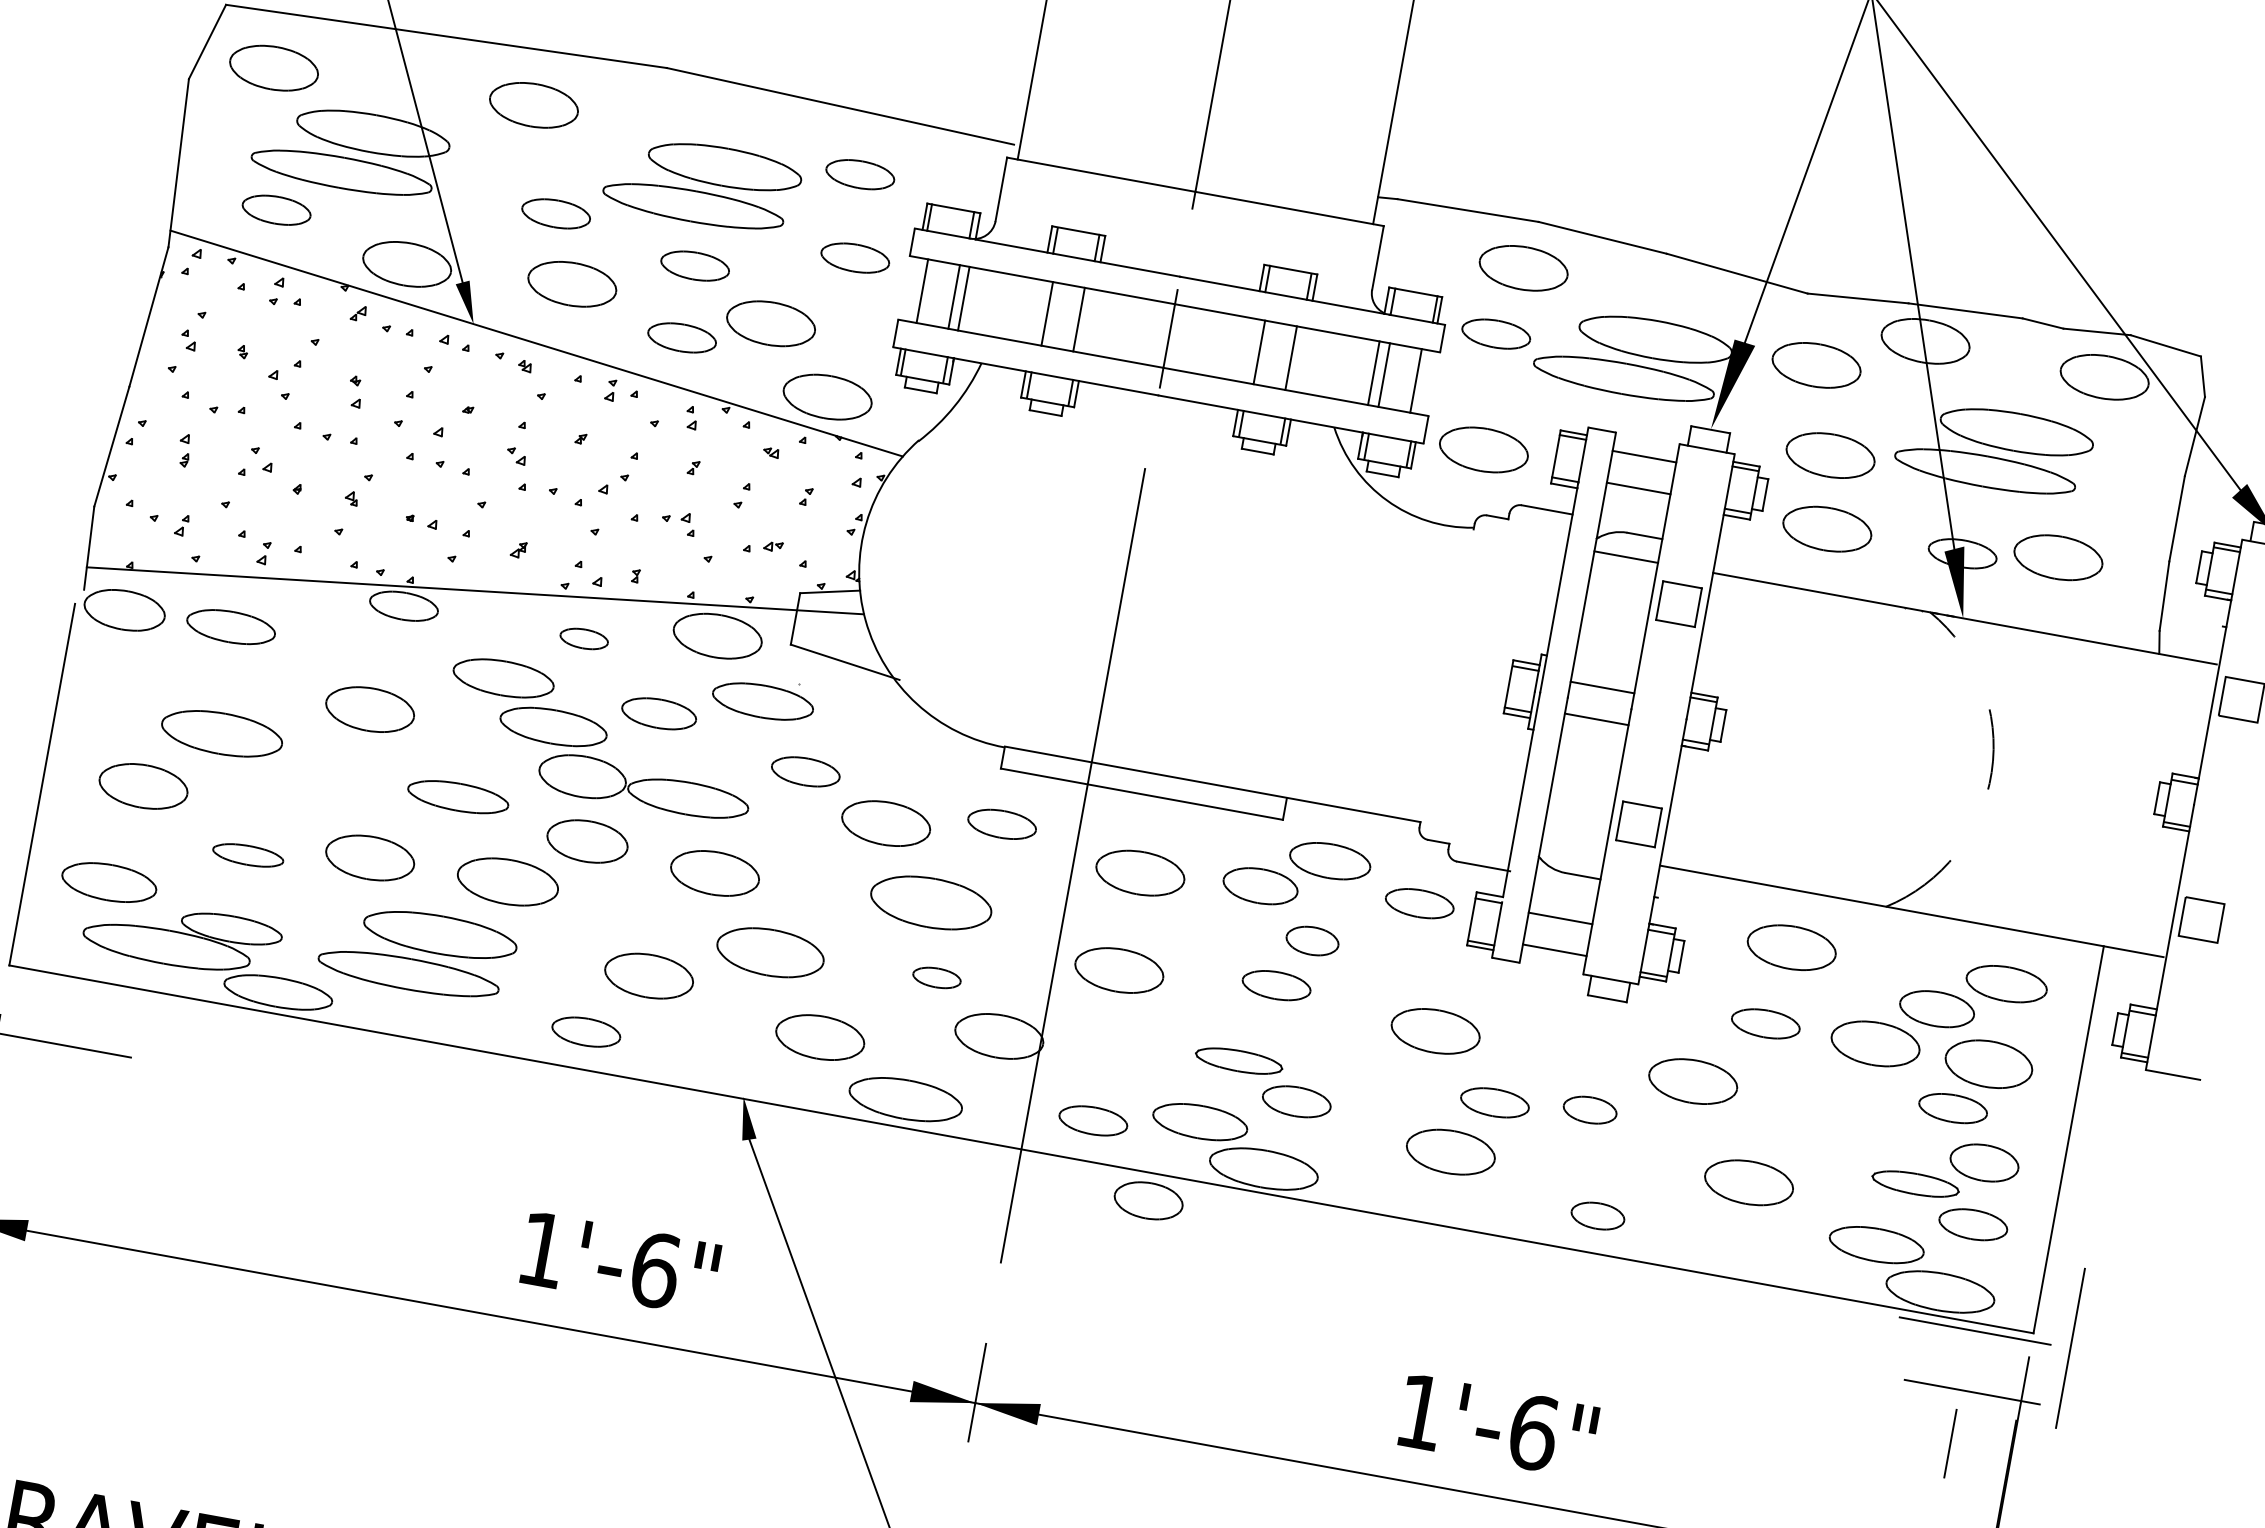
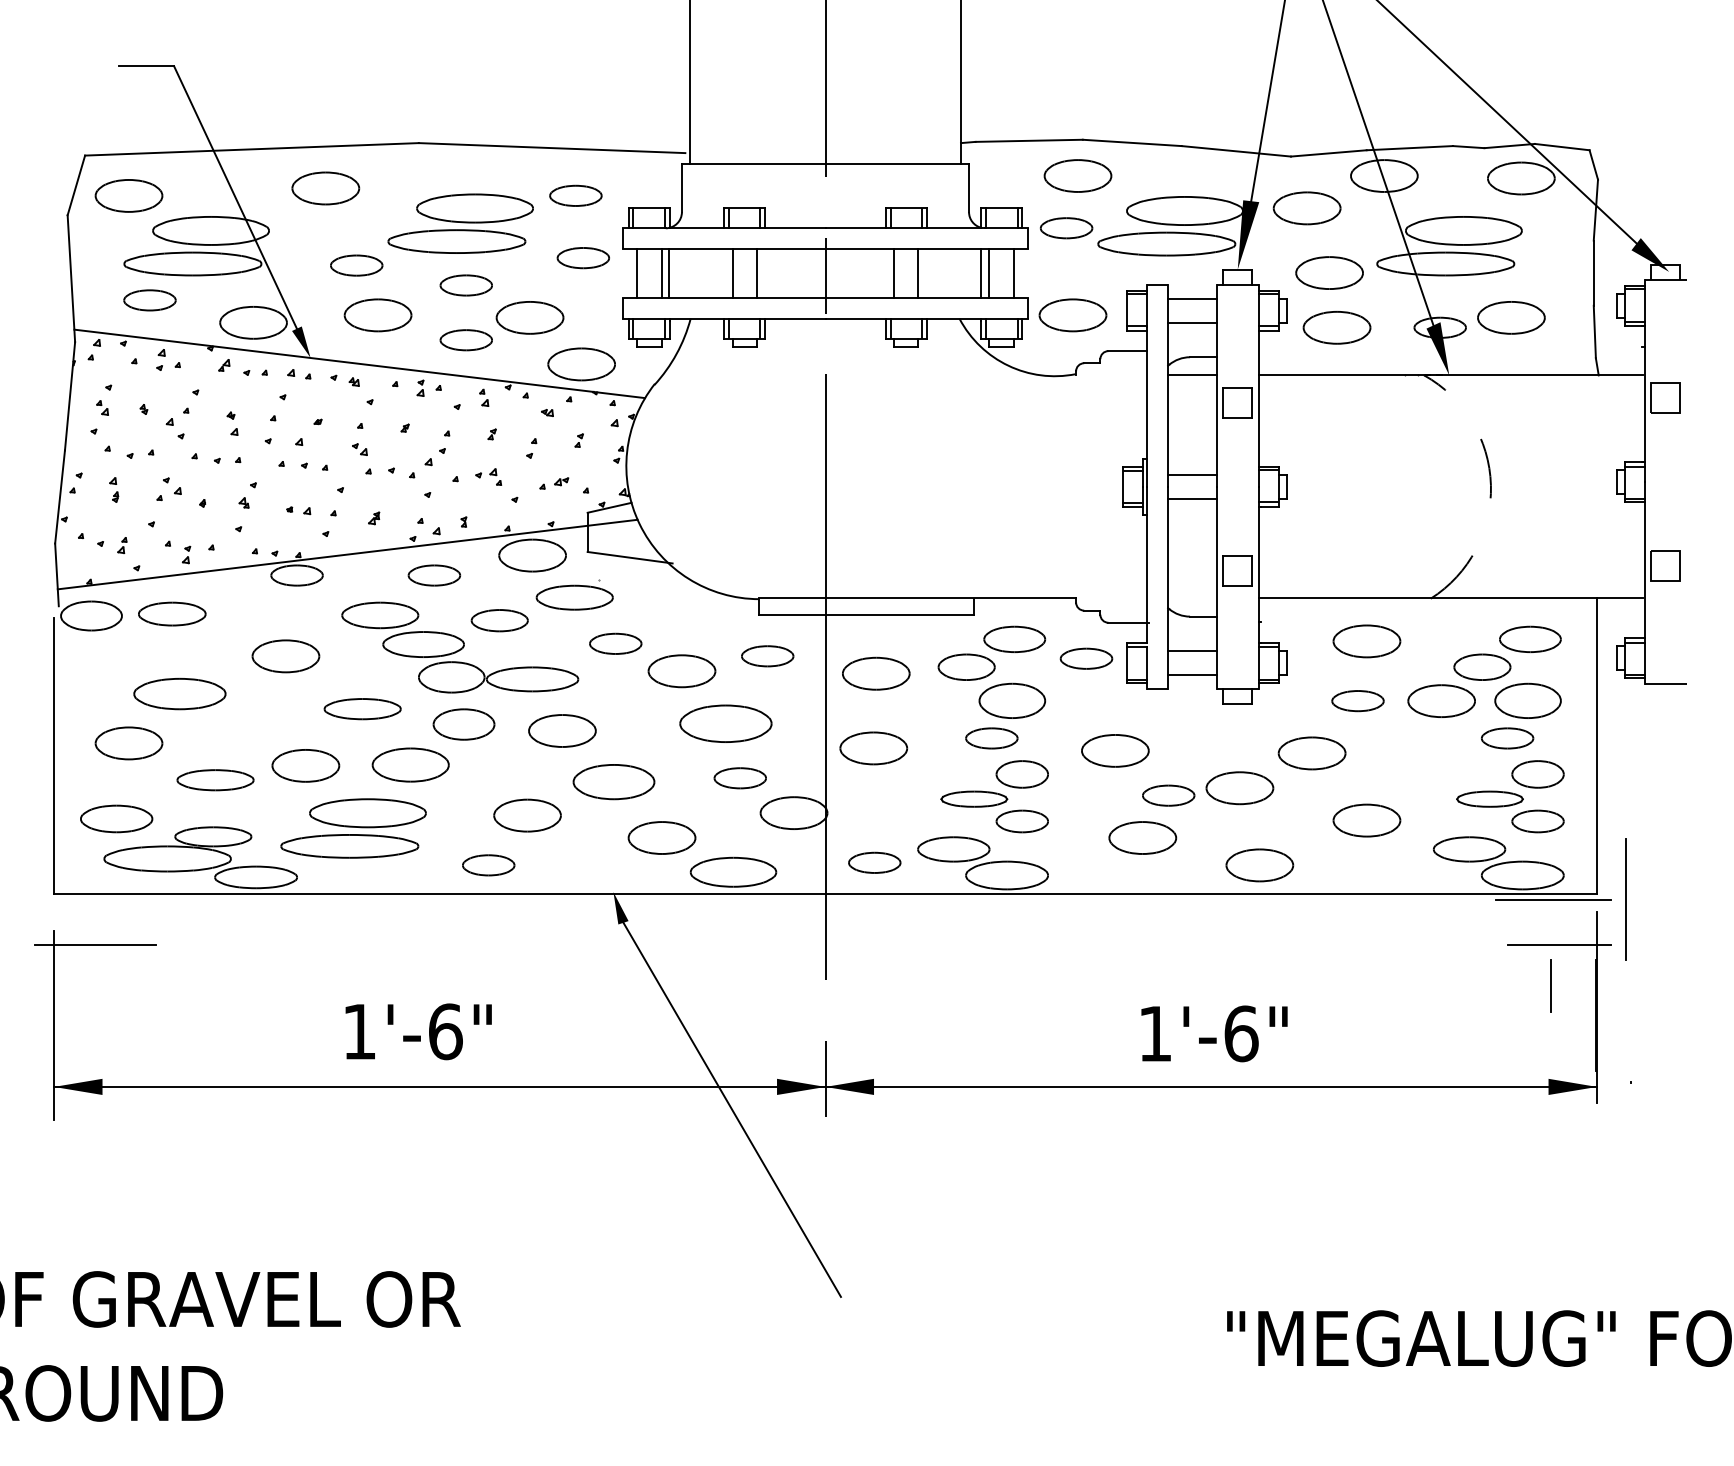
part: (584, 638) -> (434, 575), size x1.43
part: (248, 855) -> (215, 780), size x1.43
part: (1312, 940) -> (1012, 700), size x1.67
part: (936, 977) -> (739, 778), size x1.43
part: (1589, 1110) -> (1239, 788), size x1.67
part: (1147, 1200) -> (1021, 774), moved
part: (1597, 1216) -> (1259, 865), size x1.67
text: (619, 1263) -> (418, 1031), moved

